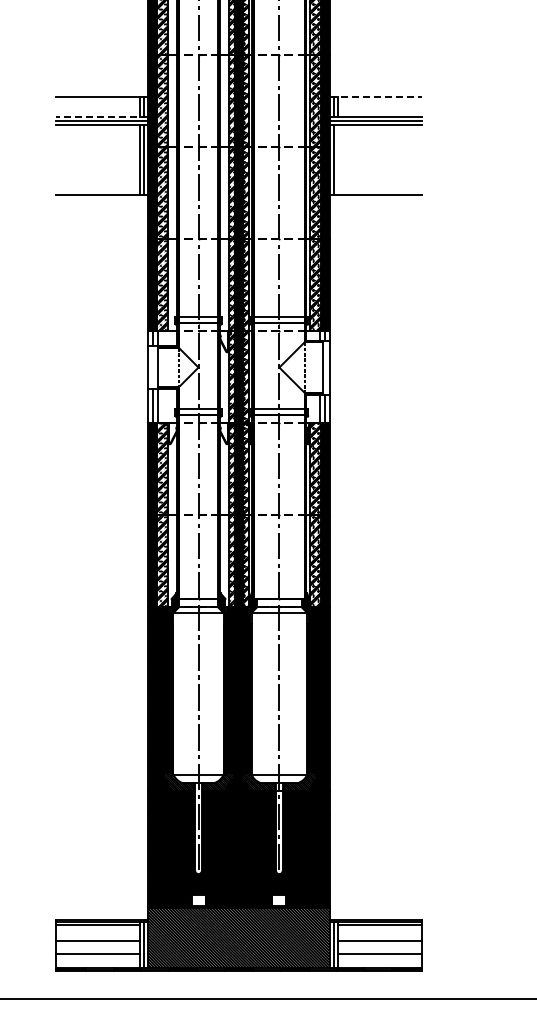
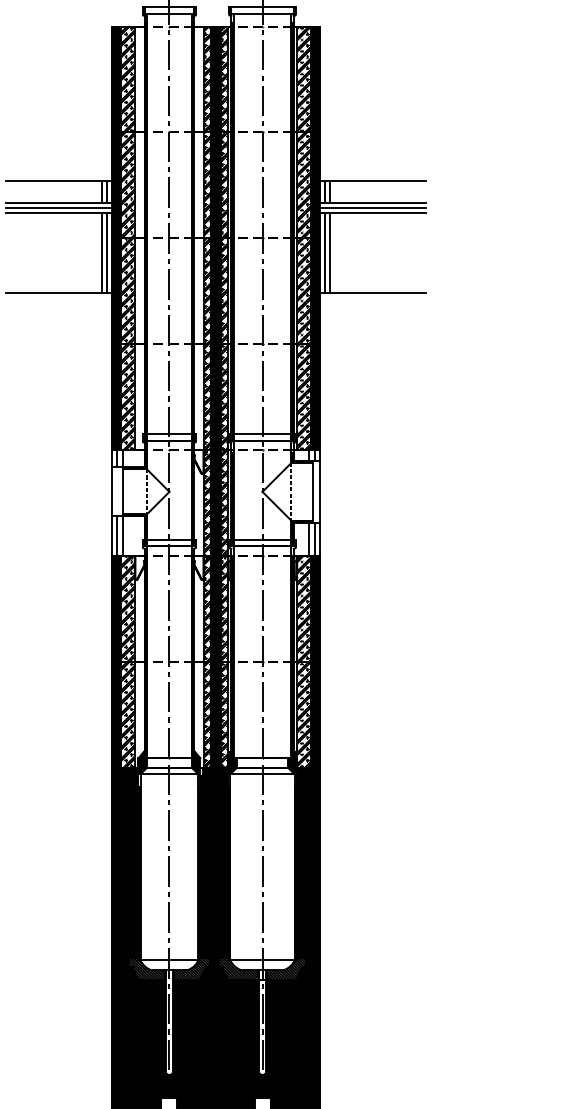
line: (376, 97) -> (374, 181), dashed -> solid
line: (101, 116) -> (57, 202), dashed -> solid
line: (337, 159) -> (329, 252), added

